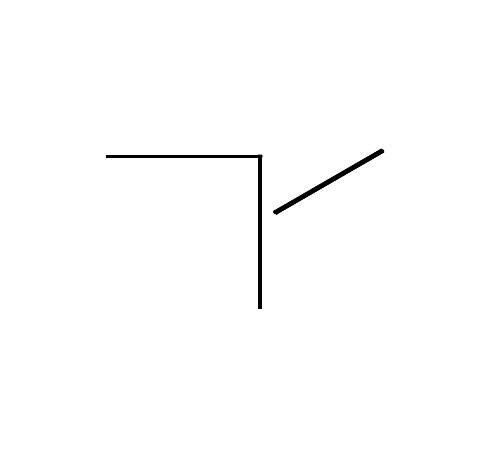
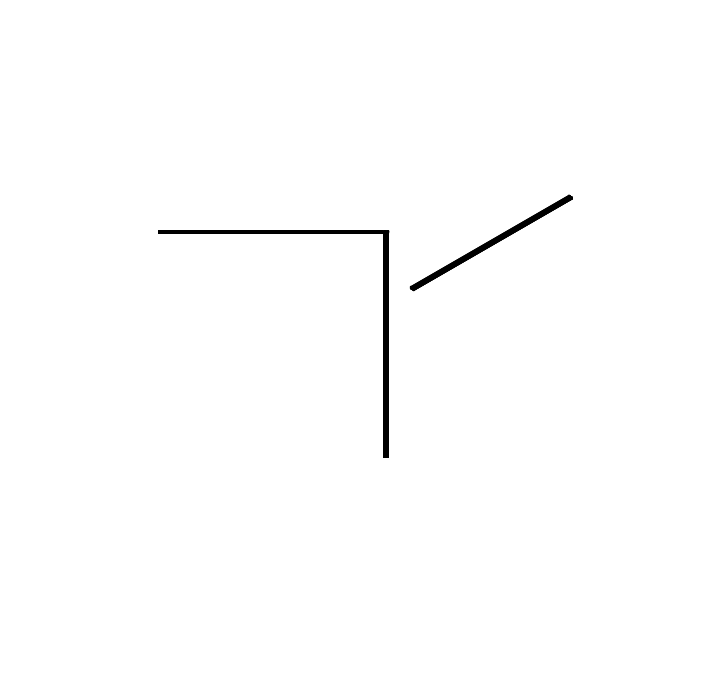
part: (328, 181) -> (490, 242), moved

